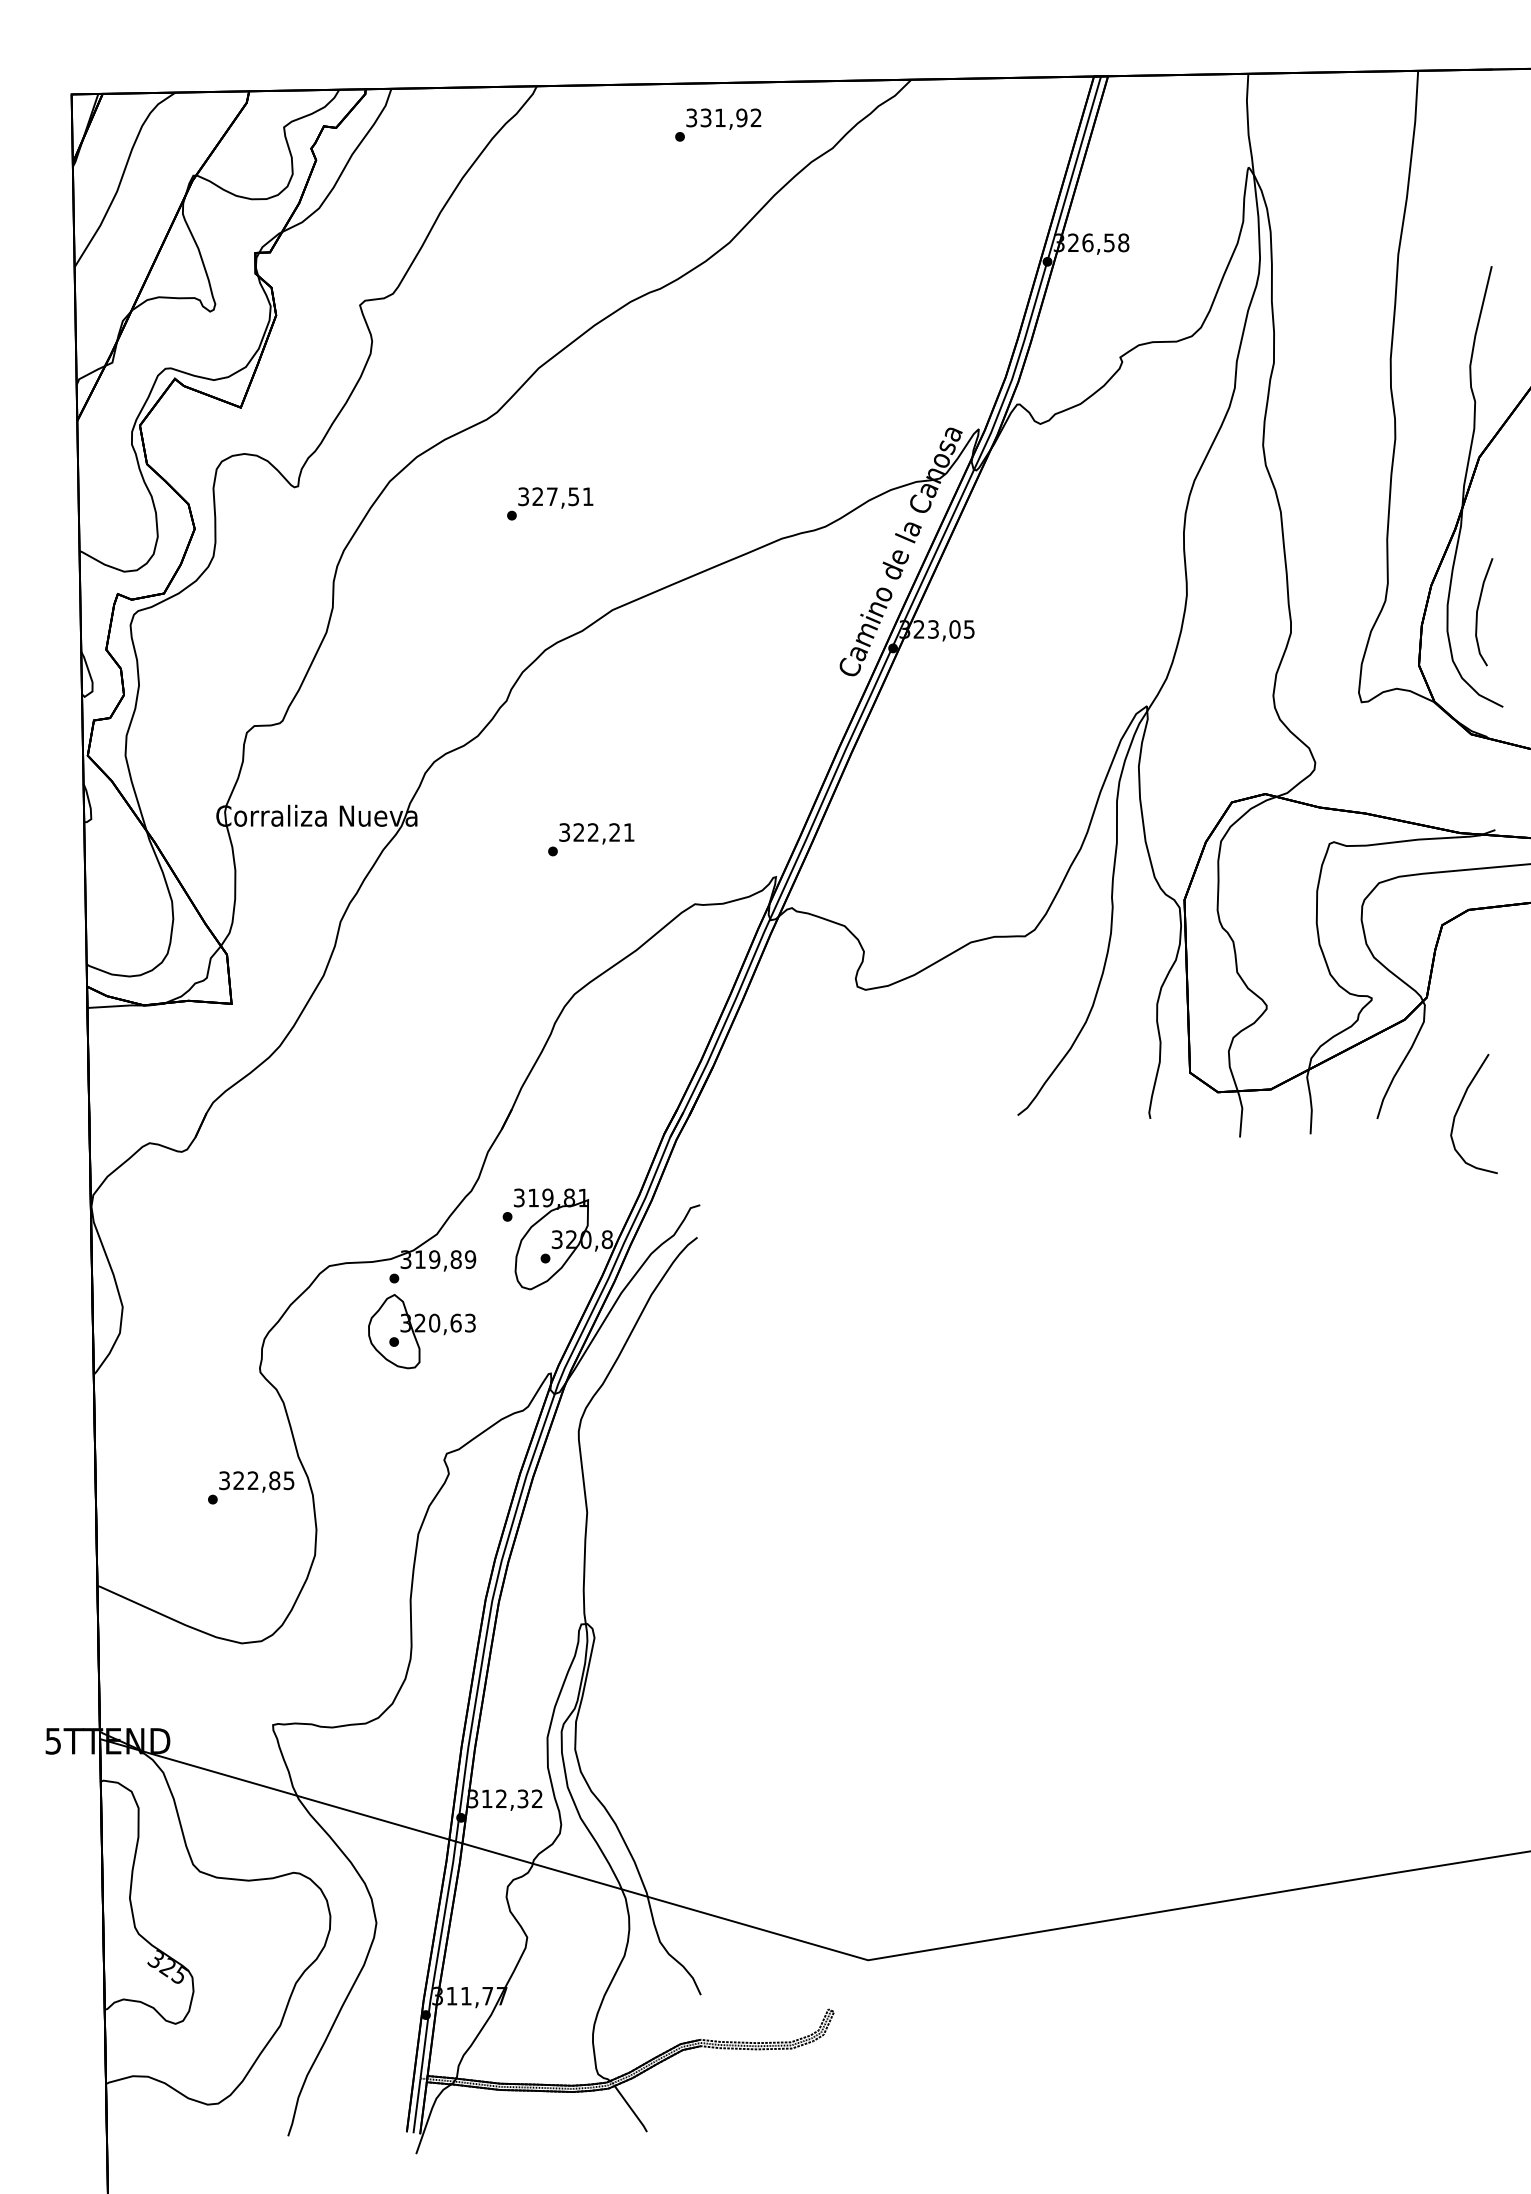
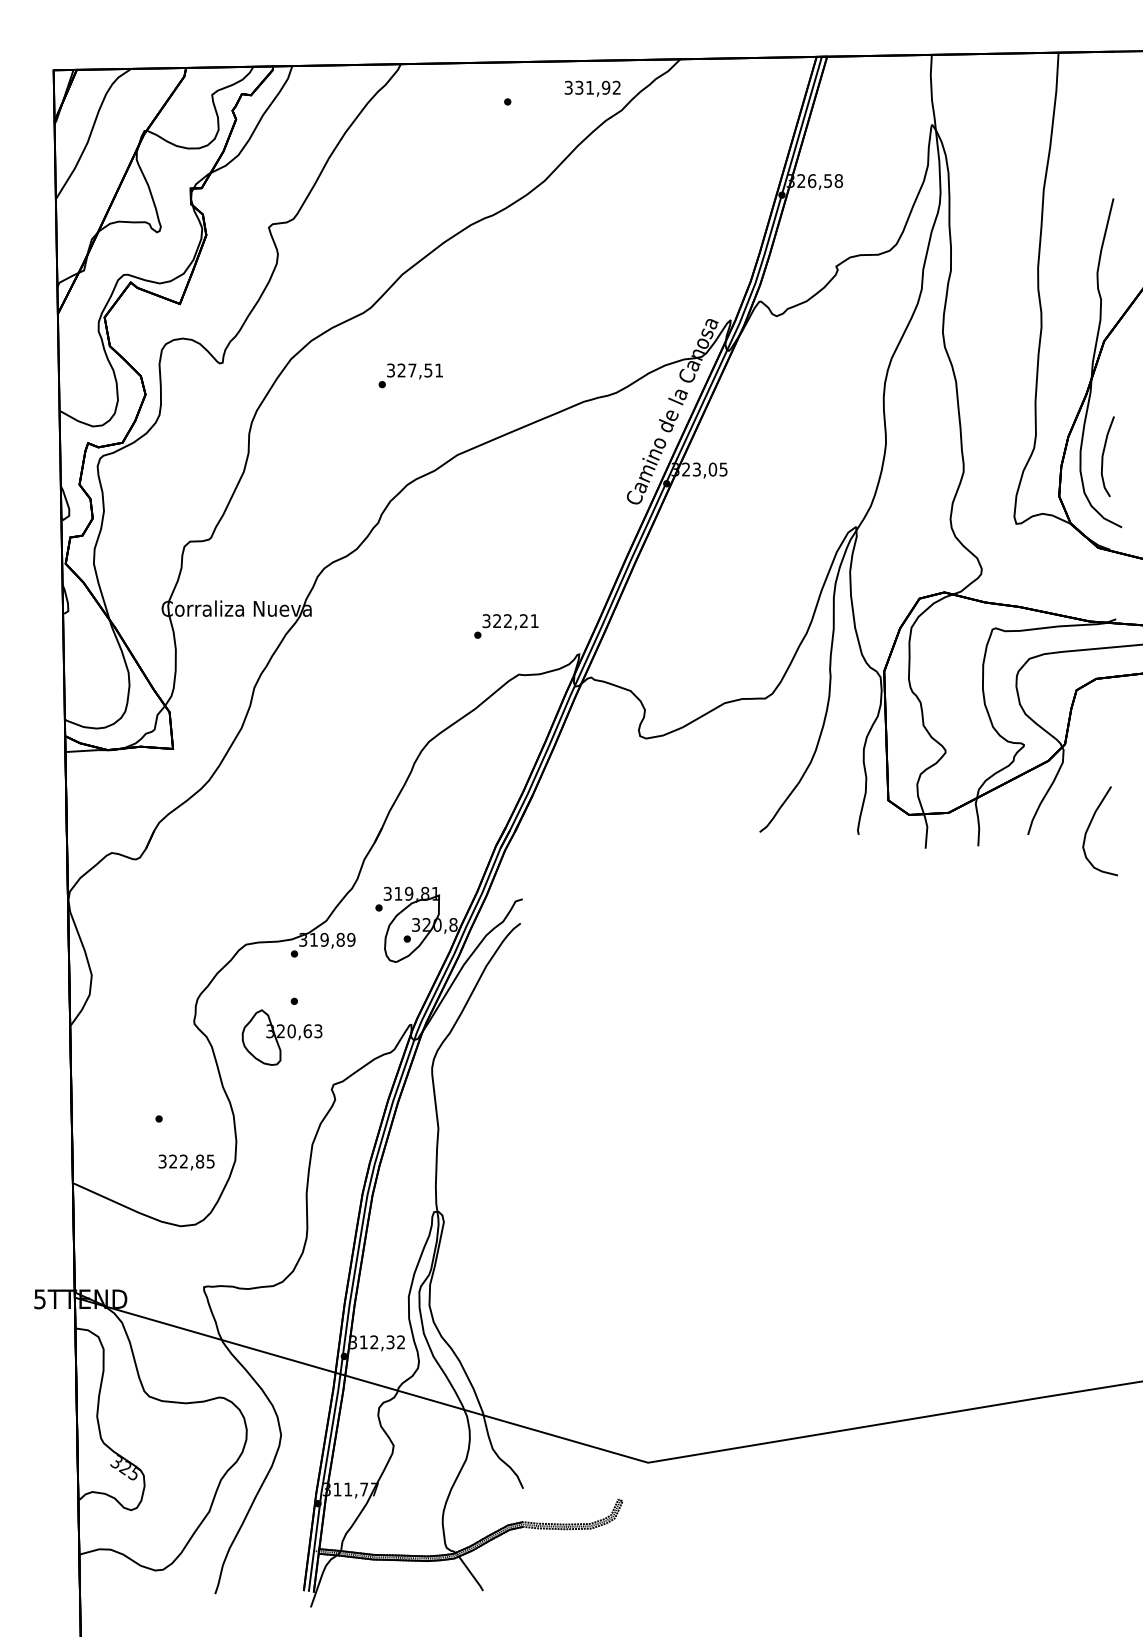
text: (723, 118) -> (592, 88), moved
text: (591, 839) -> (506, 626), moved
part: (421, 1331) -> (281, 1037), moved
text: (256, 1481) -> (186, 1162), moved

